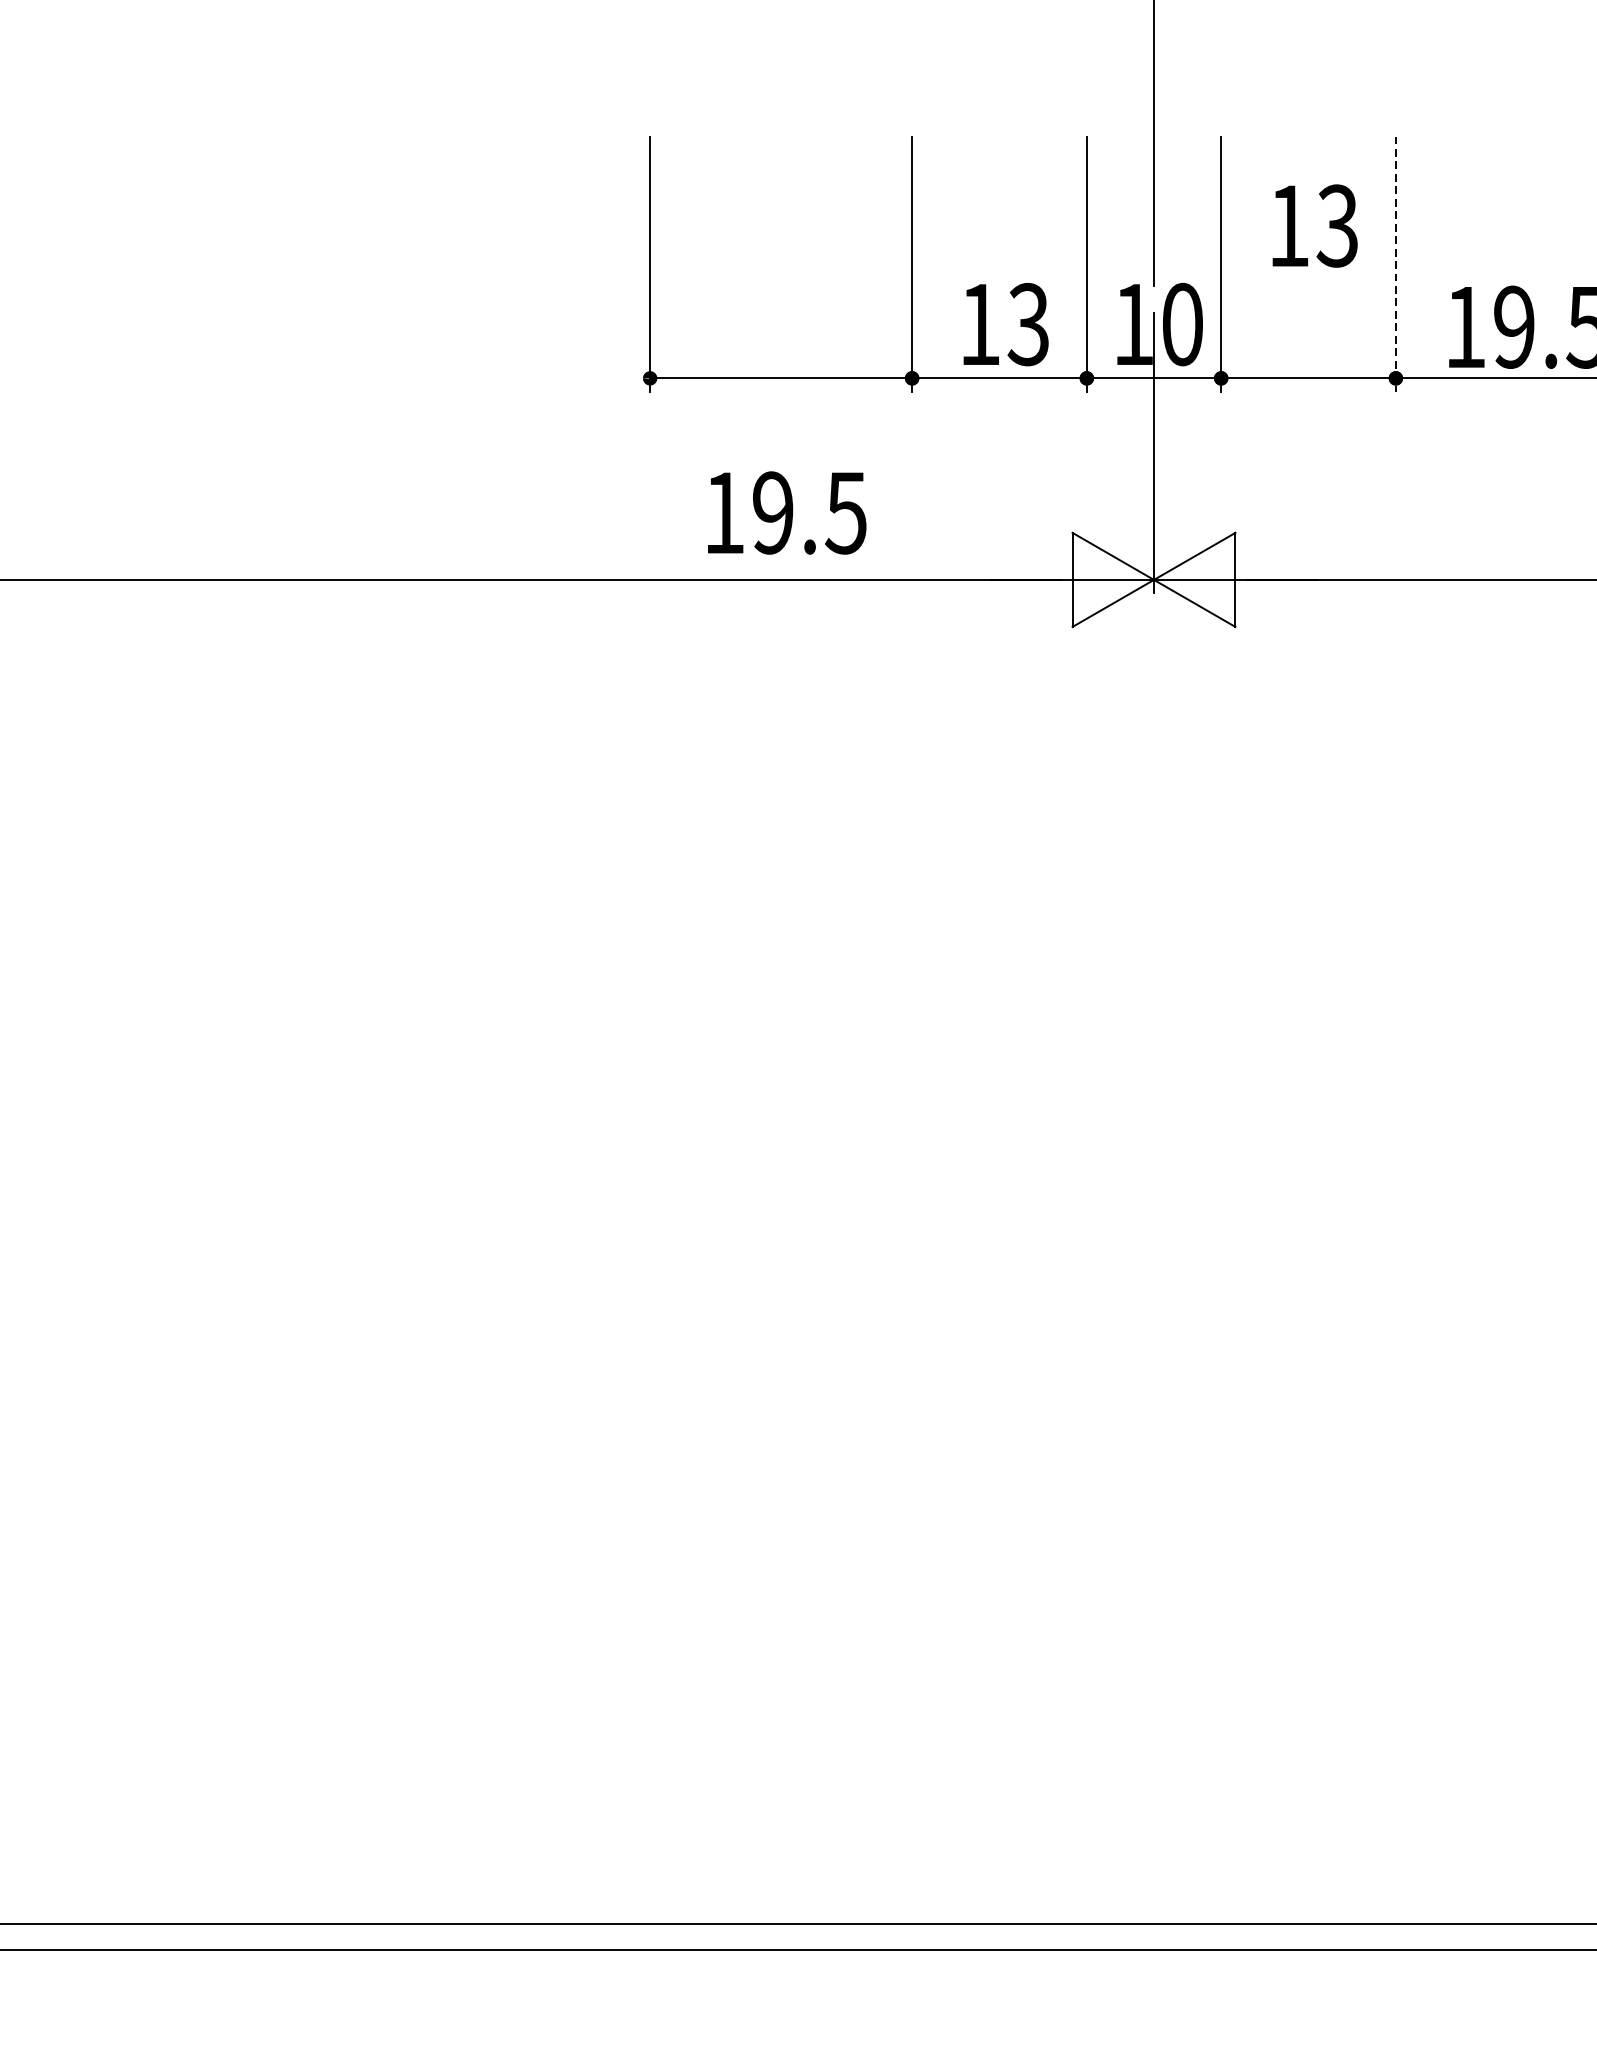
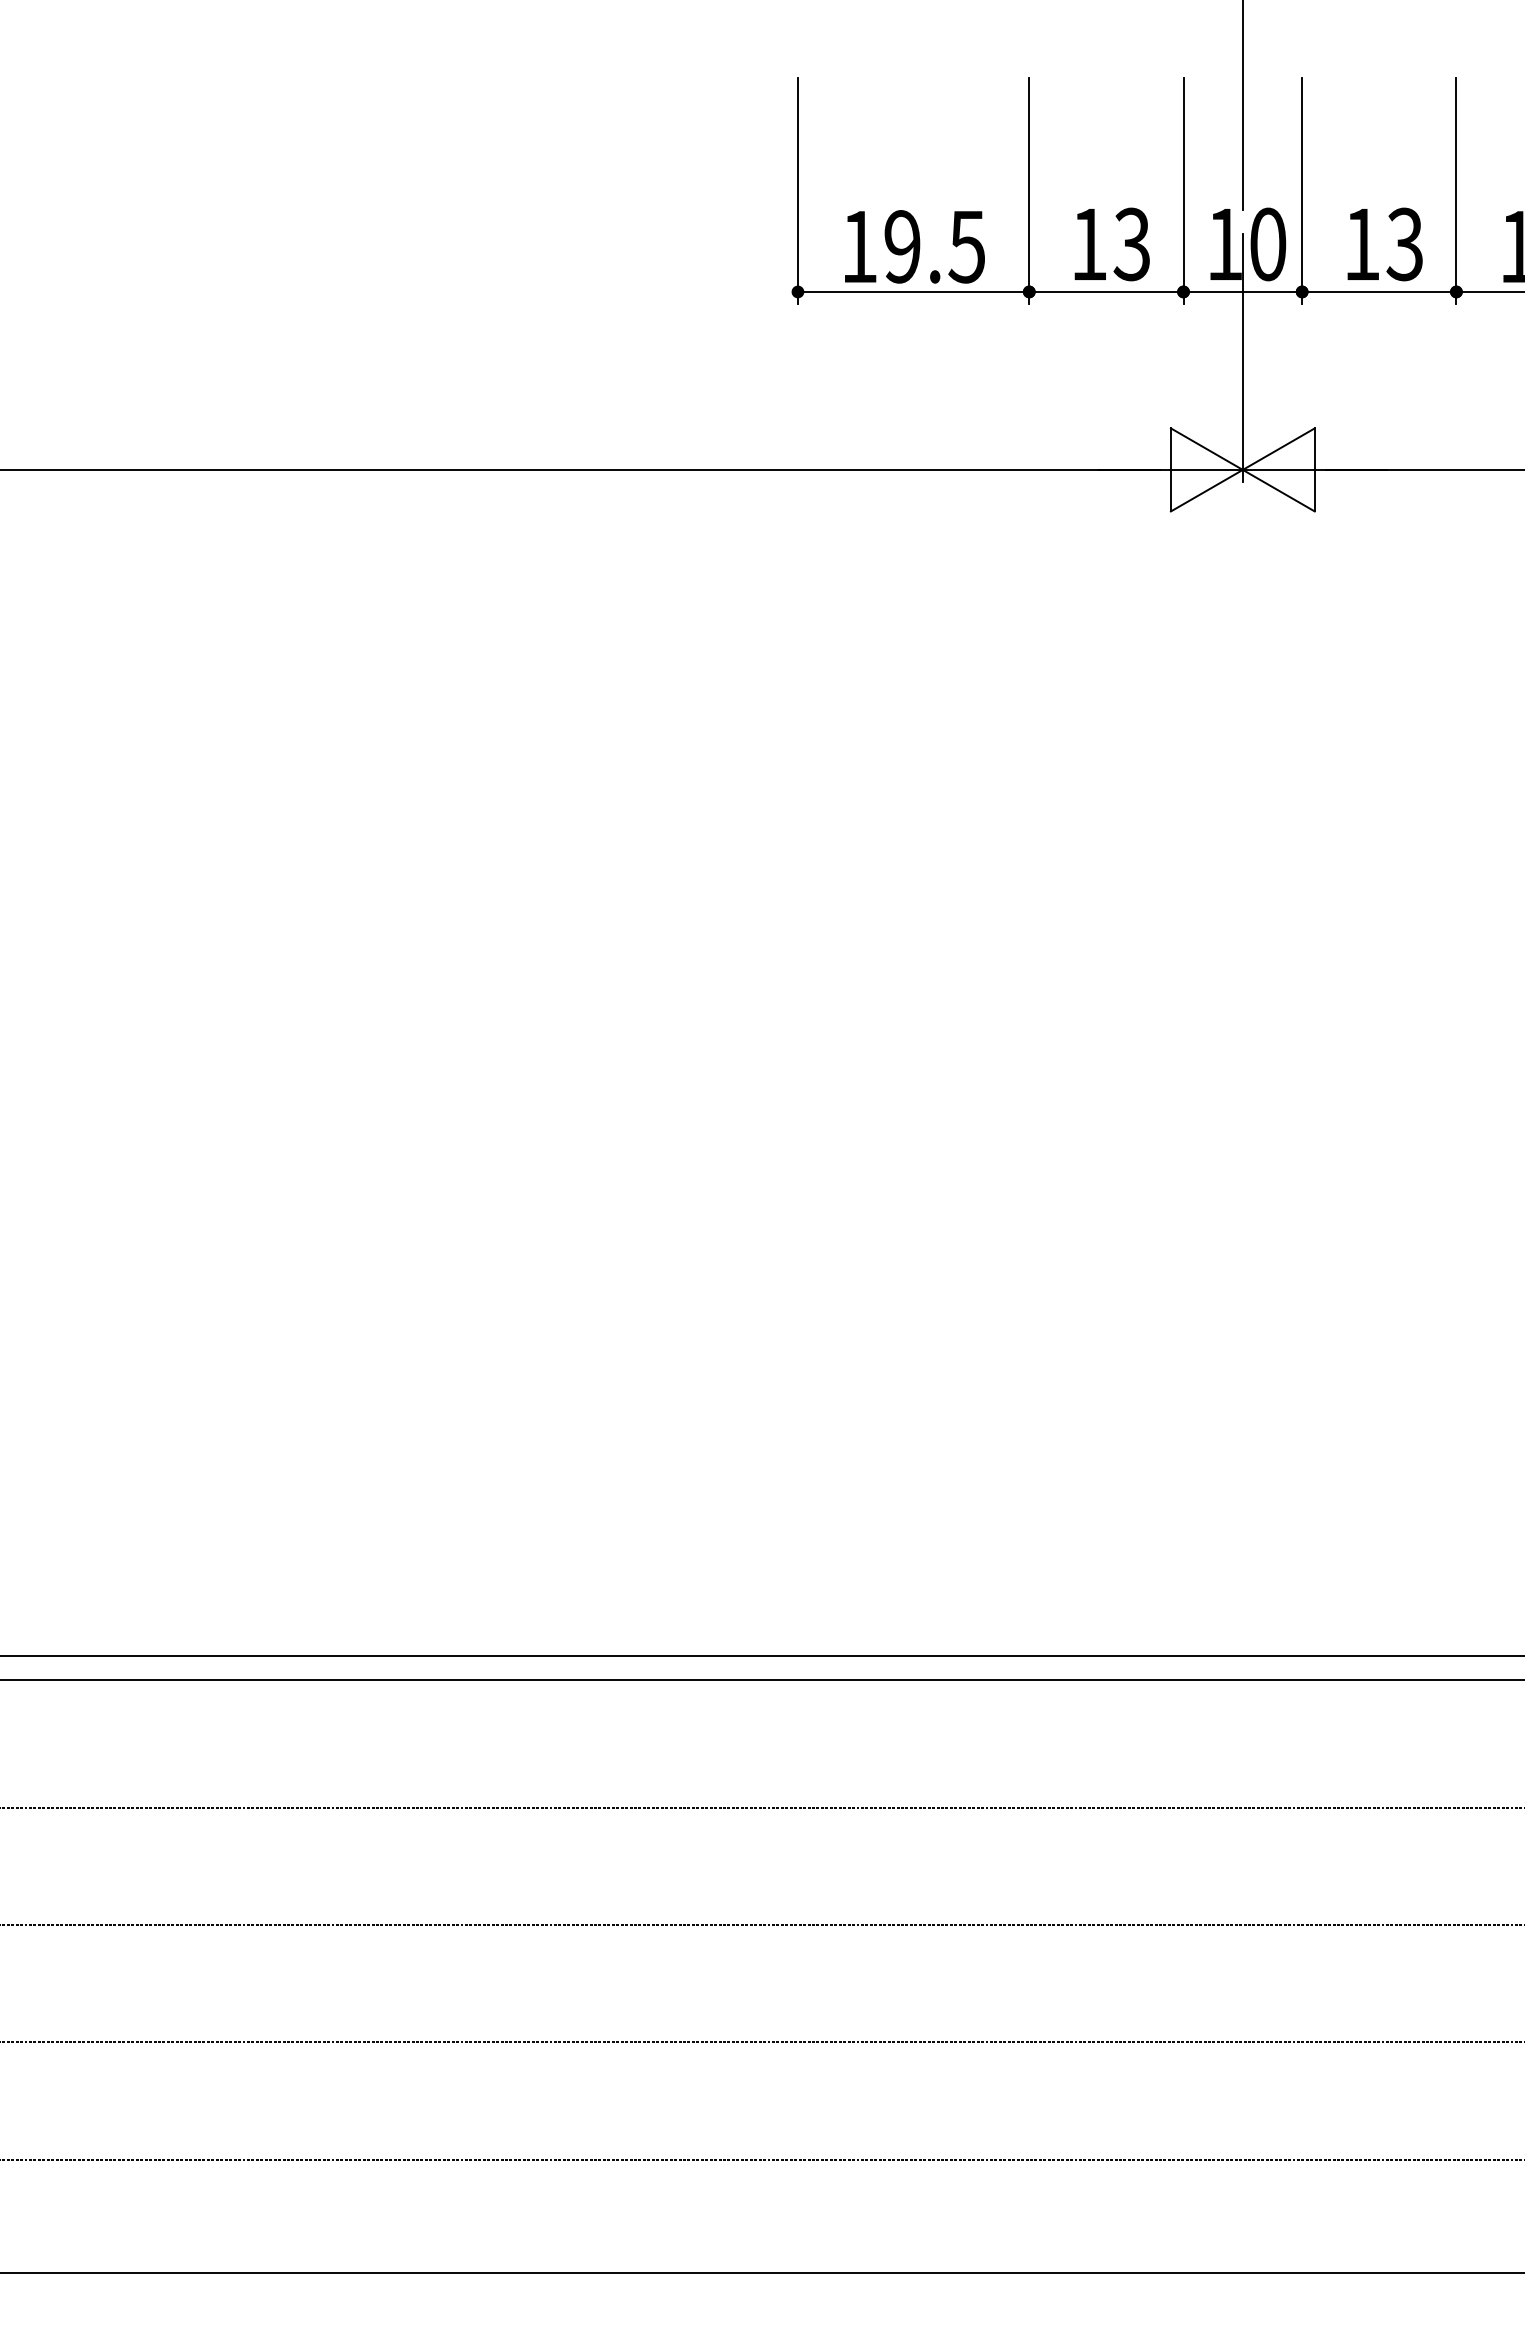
text: (1314, 226) -> (1384, 244), moved
line: (1395, 264) -> (1456, 191), dashed -> solid
text: (786, 512) -> (914, 246), moved

